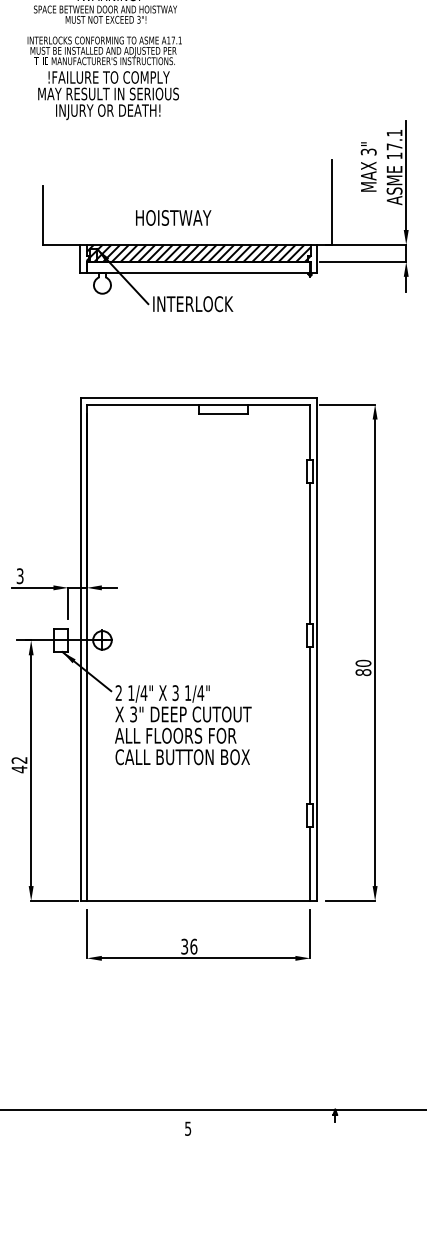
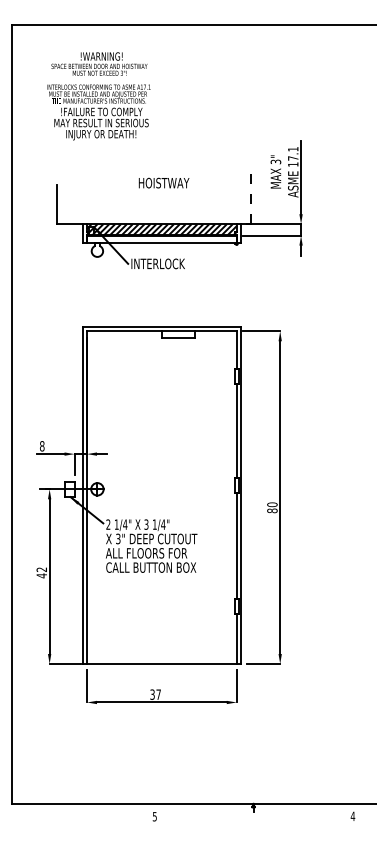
line: (332, 202) -> (251, 195), solid -> dashed
text: (172, 217) -> (163, 182), moved
text: (20, 576) -> (42, 446), 3 -> 8
text: (193, 946) -> (158, 694), 36 -> 37

